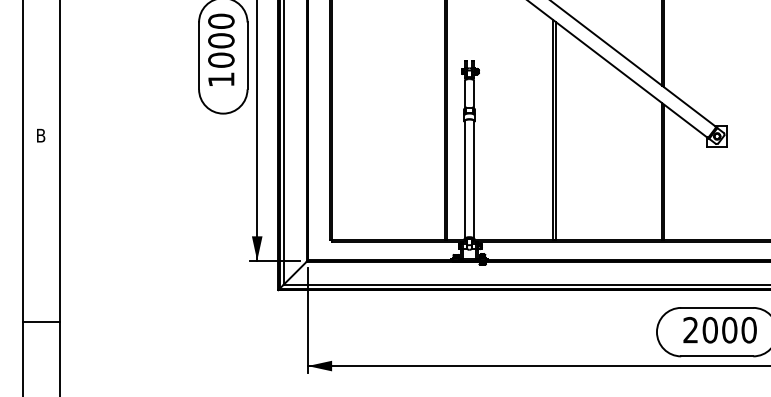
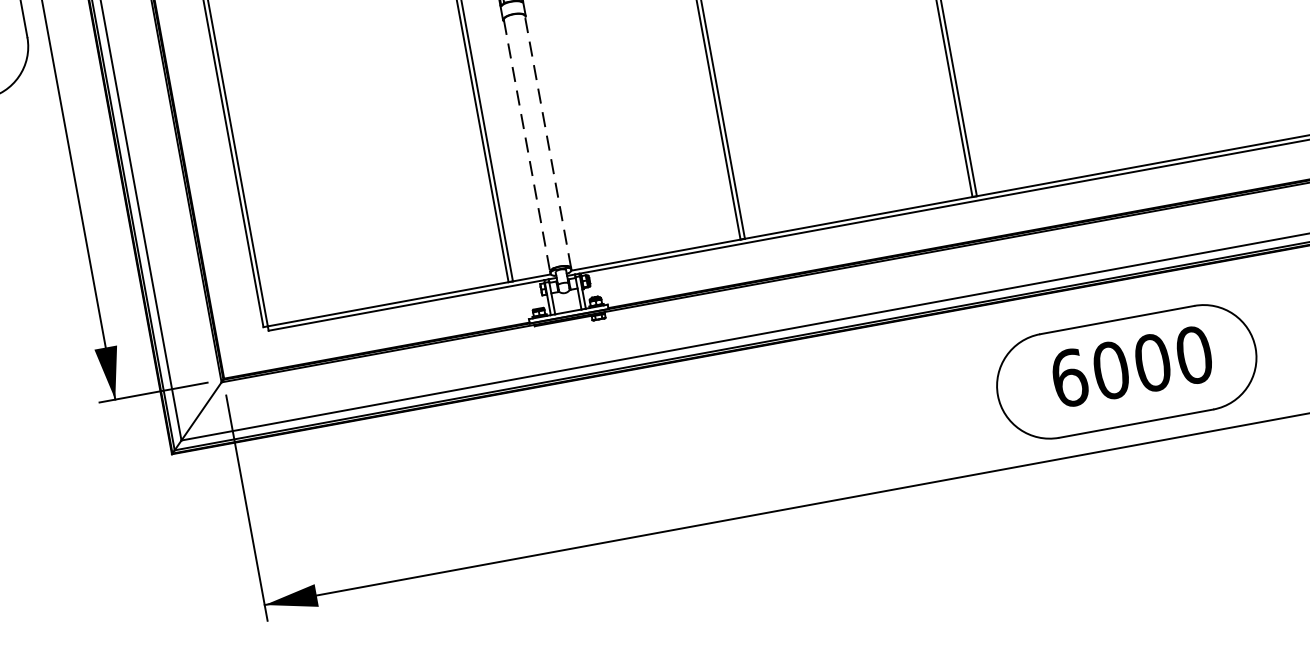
line: (464, 180) -> (526, 146), solid -> dashed
line: (474, 180) -> (548, 142), solid -> dashed
text: (690, 329) -> (1068, 376), 2000 -> 6000

